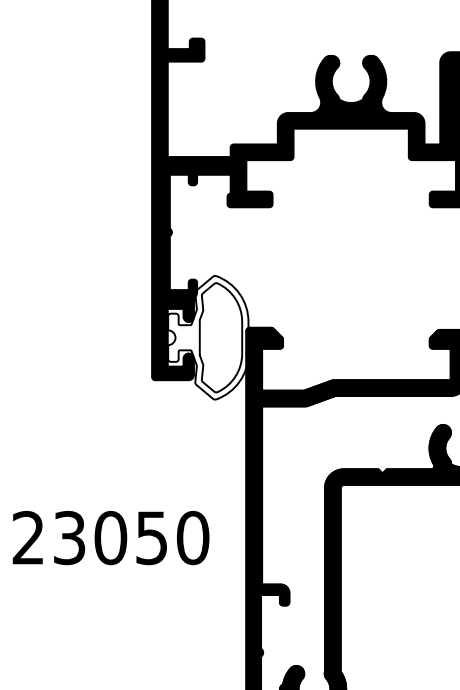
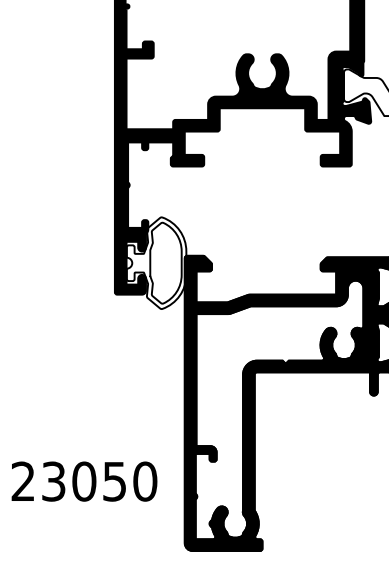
text: (111, 537) -> (84, 481), moved

